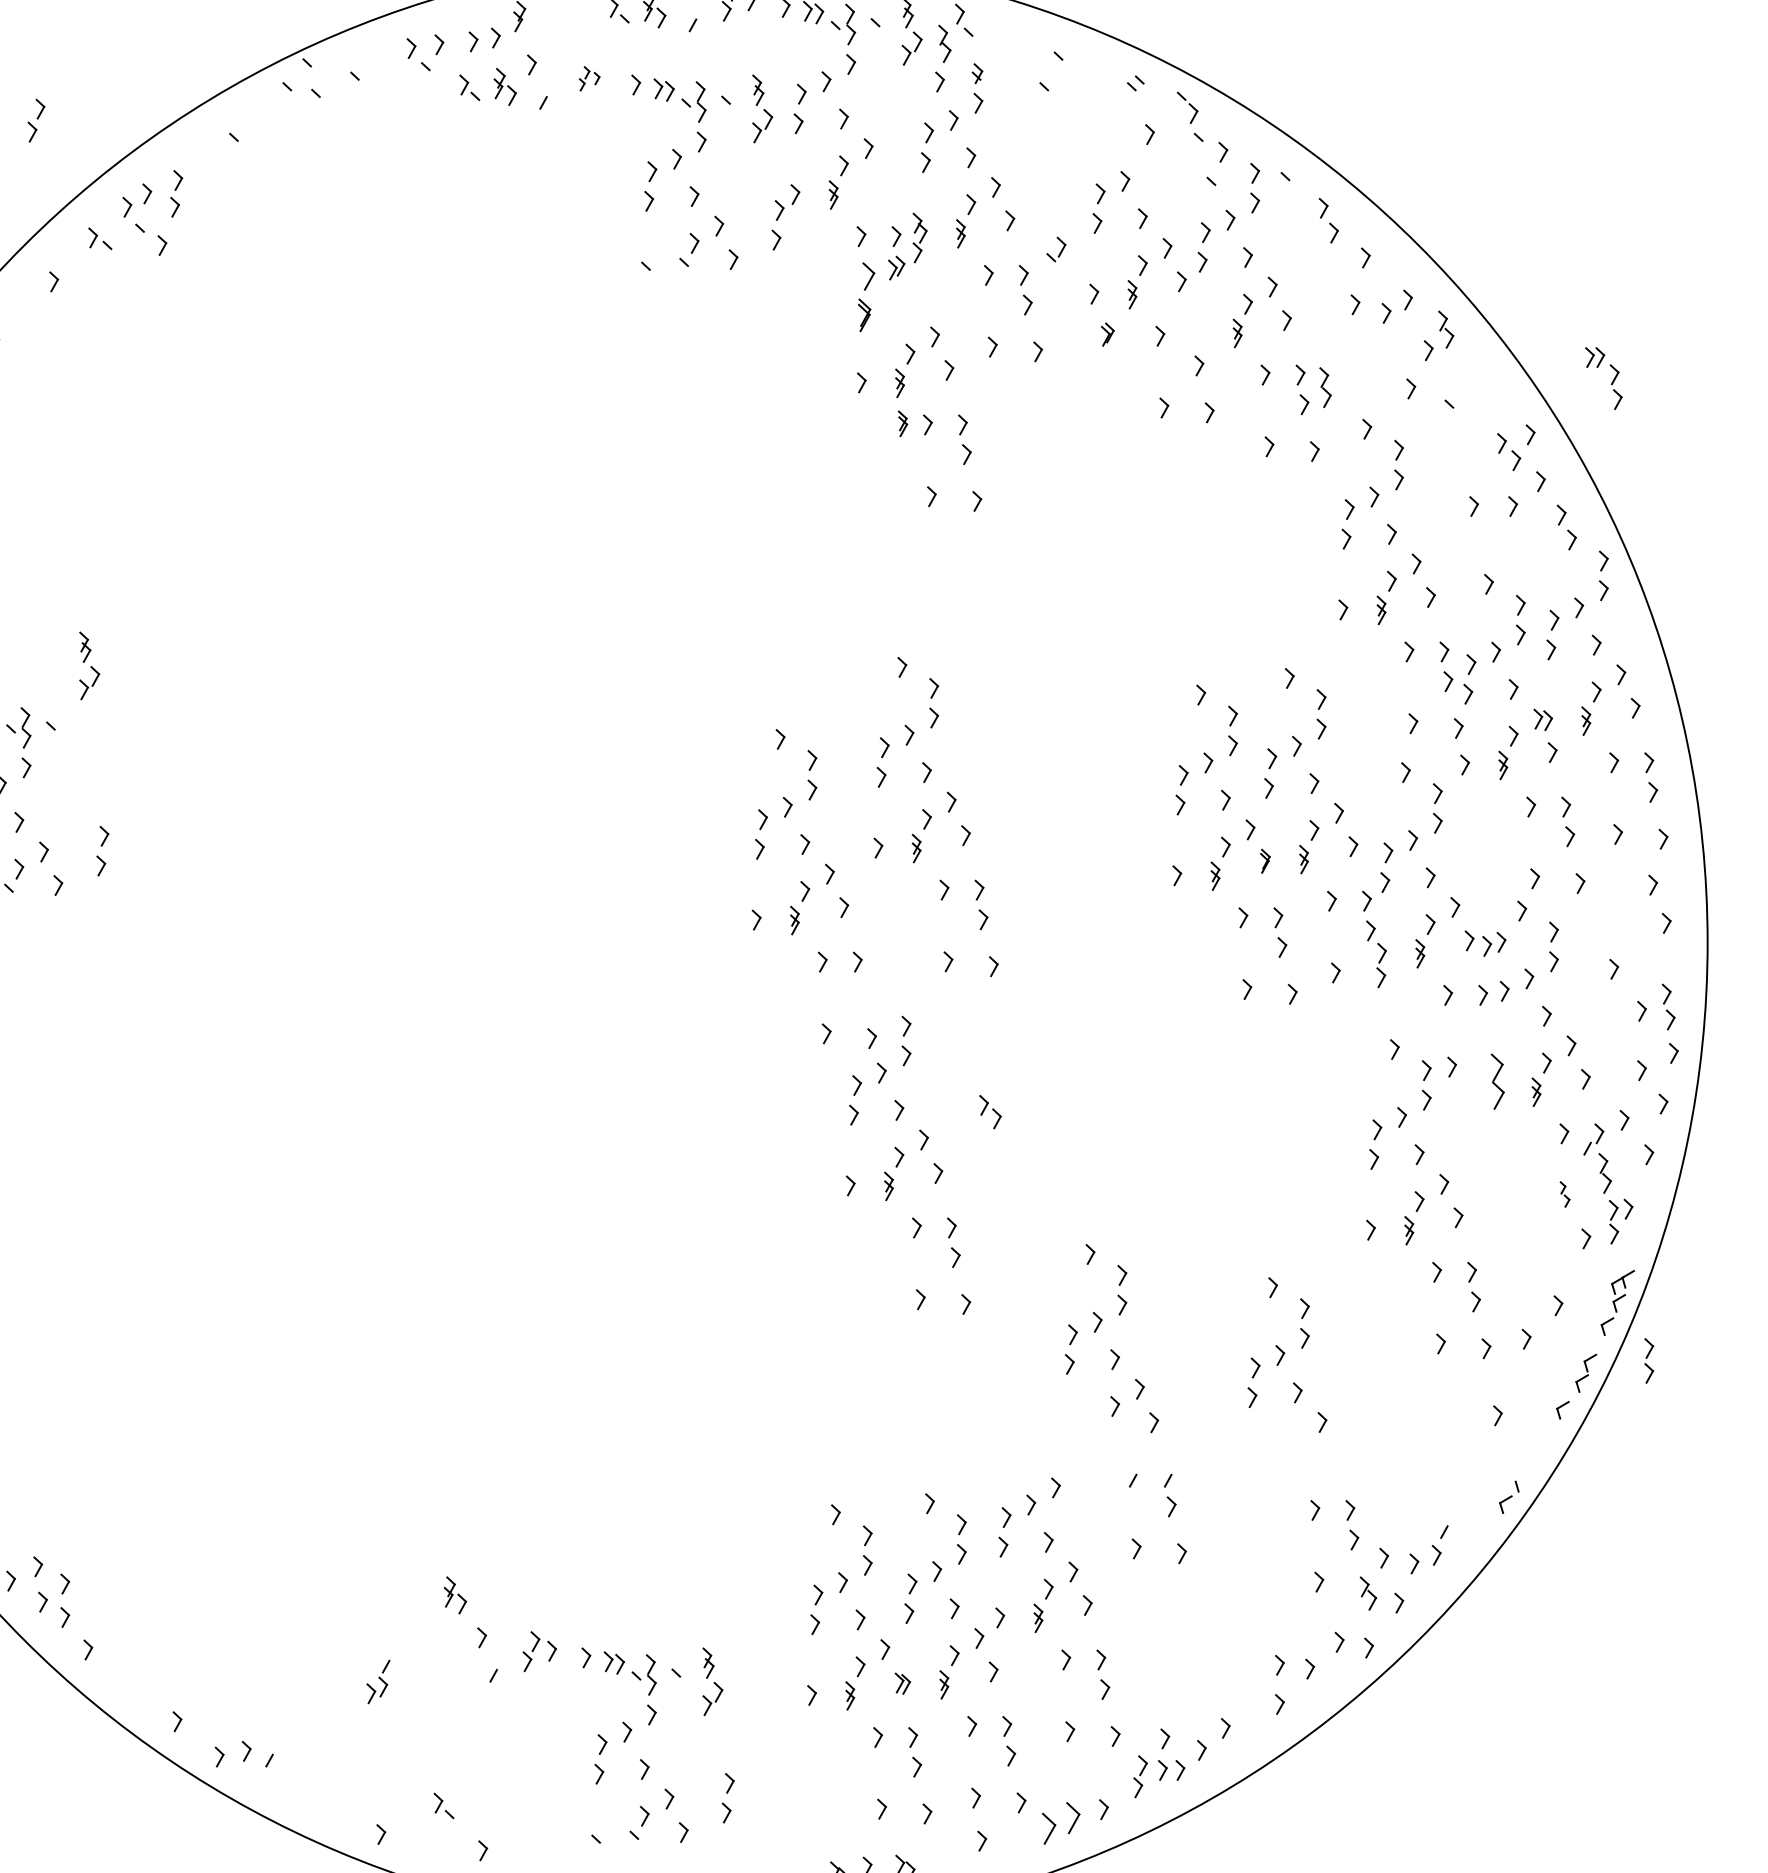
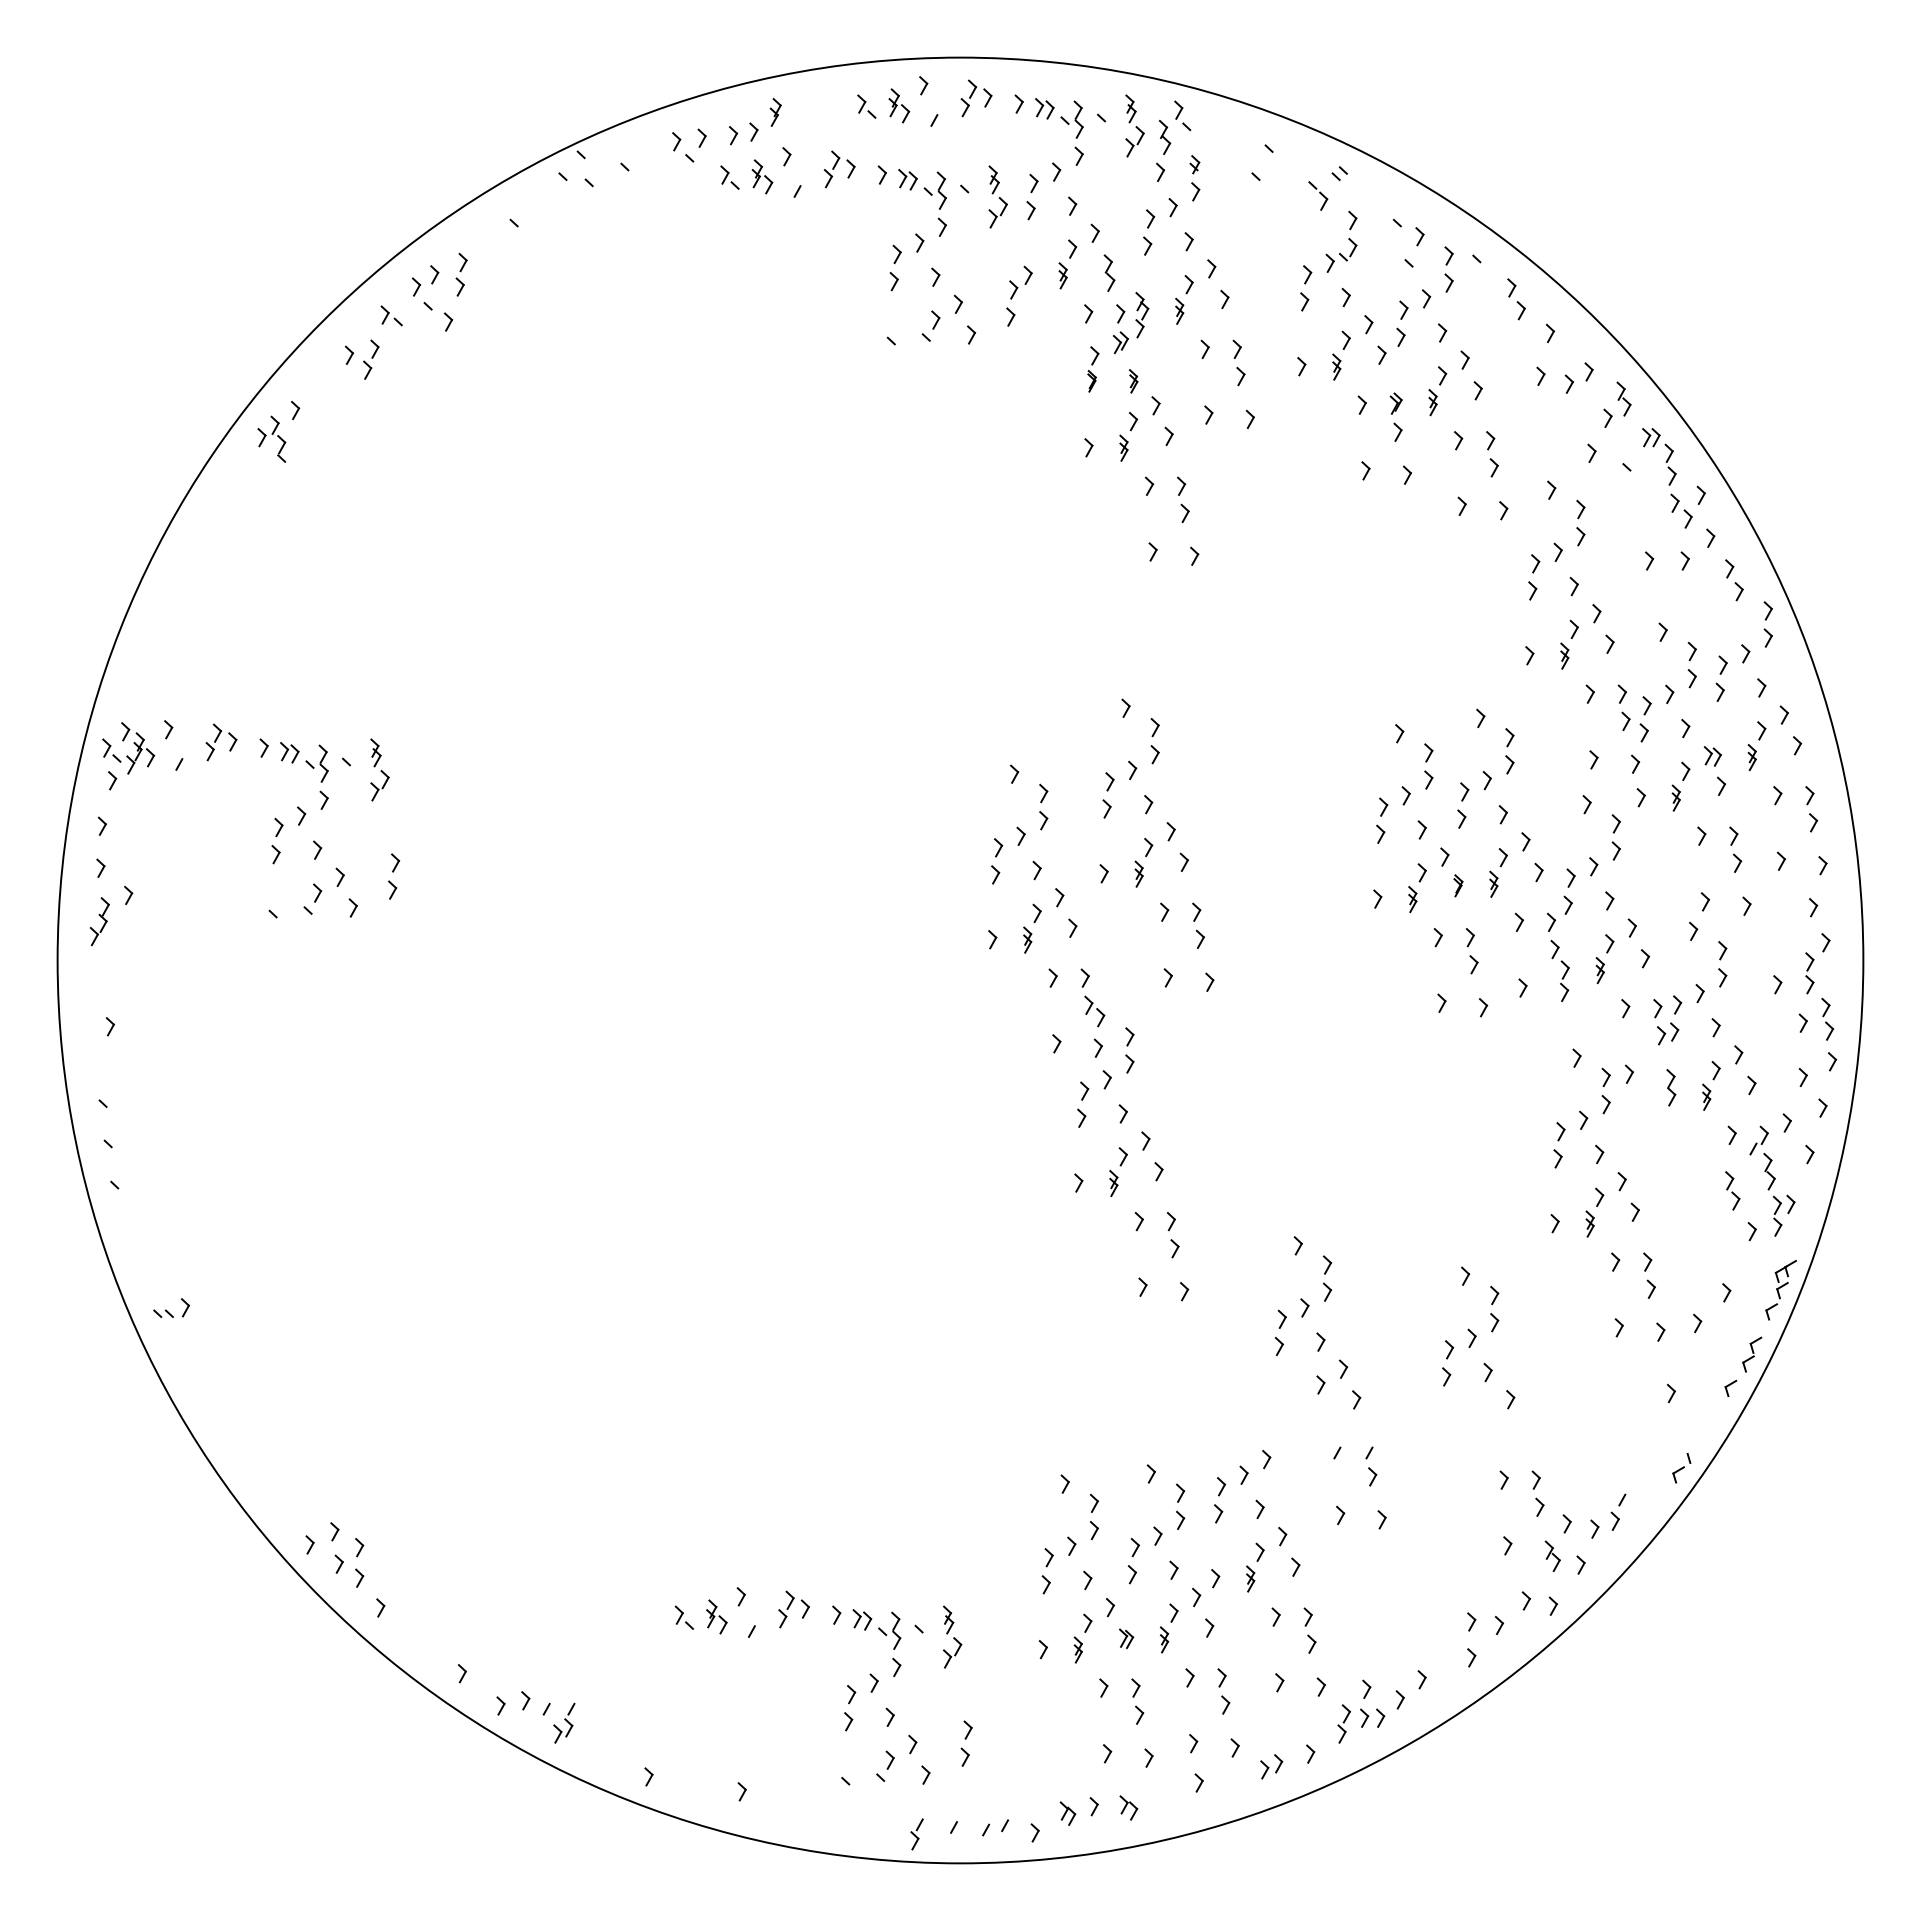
part: (589, 78) -> (839, 169), size x1.67
part: (1187, 107) -> (1318, 195), moved
part: (36, 120) -> (371, 359), moved
part: (1056, 249) -> (1348, 249), moved
part: (866, 297) -> (1093, 369), size x0.71
part: (1107, 334) -> (1395, 403), moved
part: (1611, 382) -> (1666, 460), moved
part: (1325, 386) -> (1109, 272), moved
part: (902, 424) -> (1133, 381), moved
part: (89, 665) -> (379, 769), moved
part: (1494, 943) -> (1668, 1033), moved
part: (1498, 1081) -> (1671, 1087), size x0.71
part: (990, 1112) -> (1094, 1011), moved
part: (1564, 1194) -> (1732, 1190), size x1.67
part: (1648, 1361) -> (1809, 973), moved
part: (455, 1594) -> (716, 1616), moved
part: (378, 1681) -> (564, 1722), moved
part: (443, 1805) -> (683, 1617), moved
part: (1061, 1823) -> (1271, 1766), size x0.62

